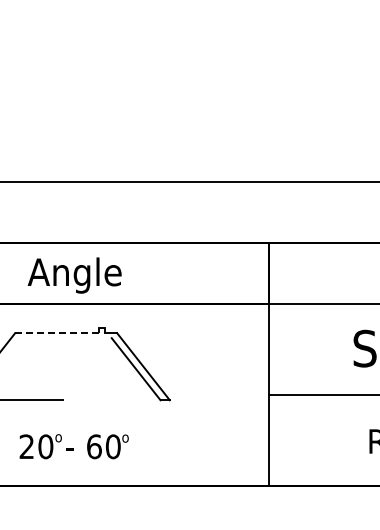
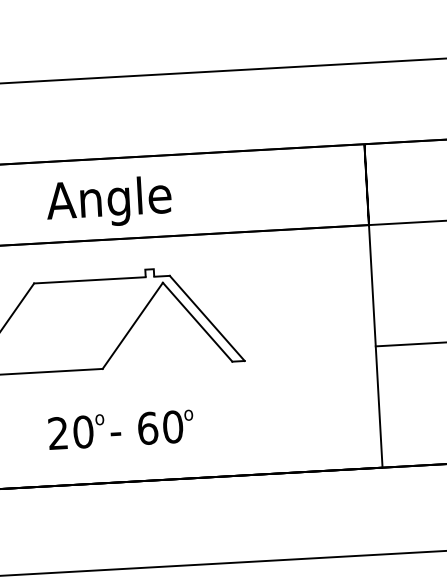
line: (57, 333) -> (90, 280), dashed -> solid
line: (86, 369) -> (131, 326), added

